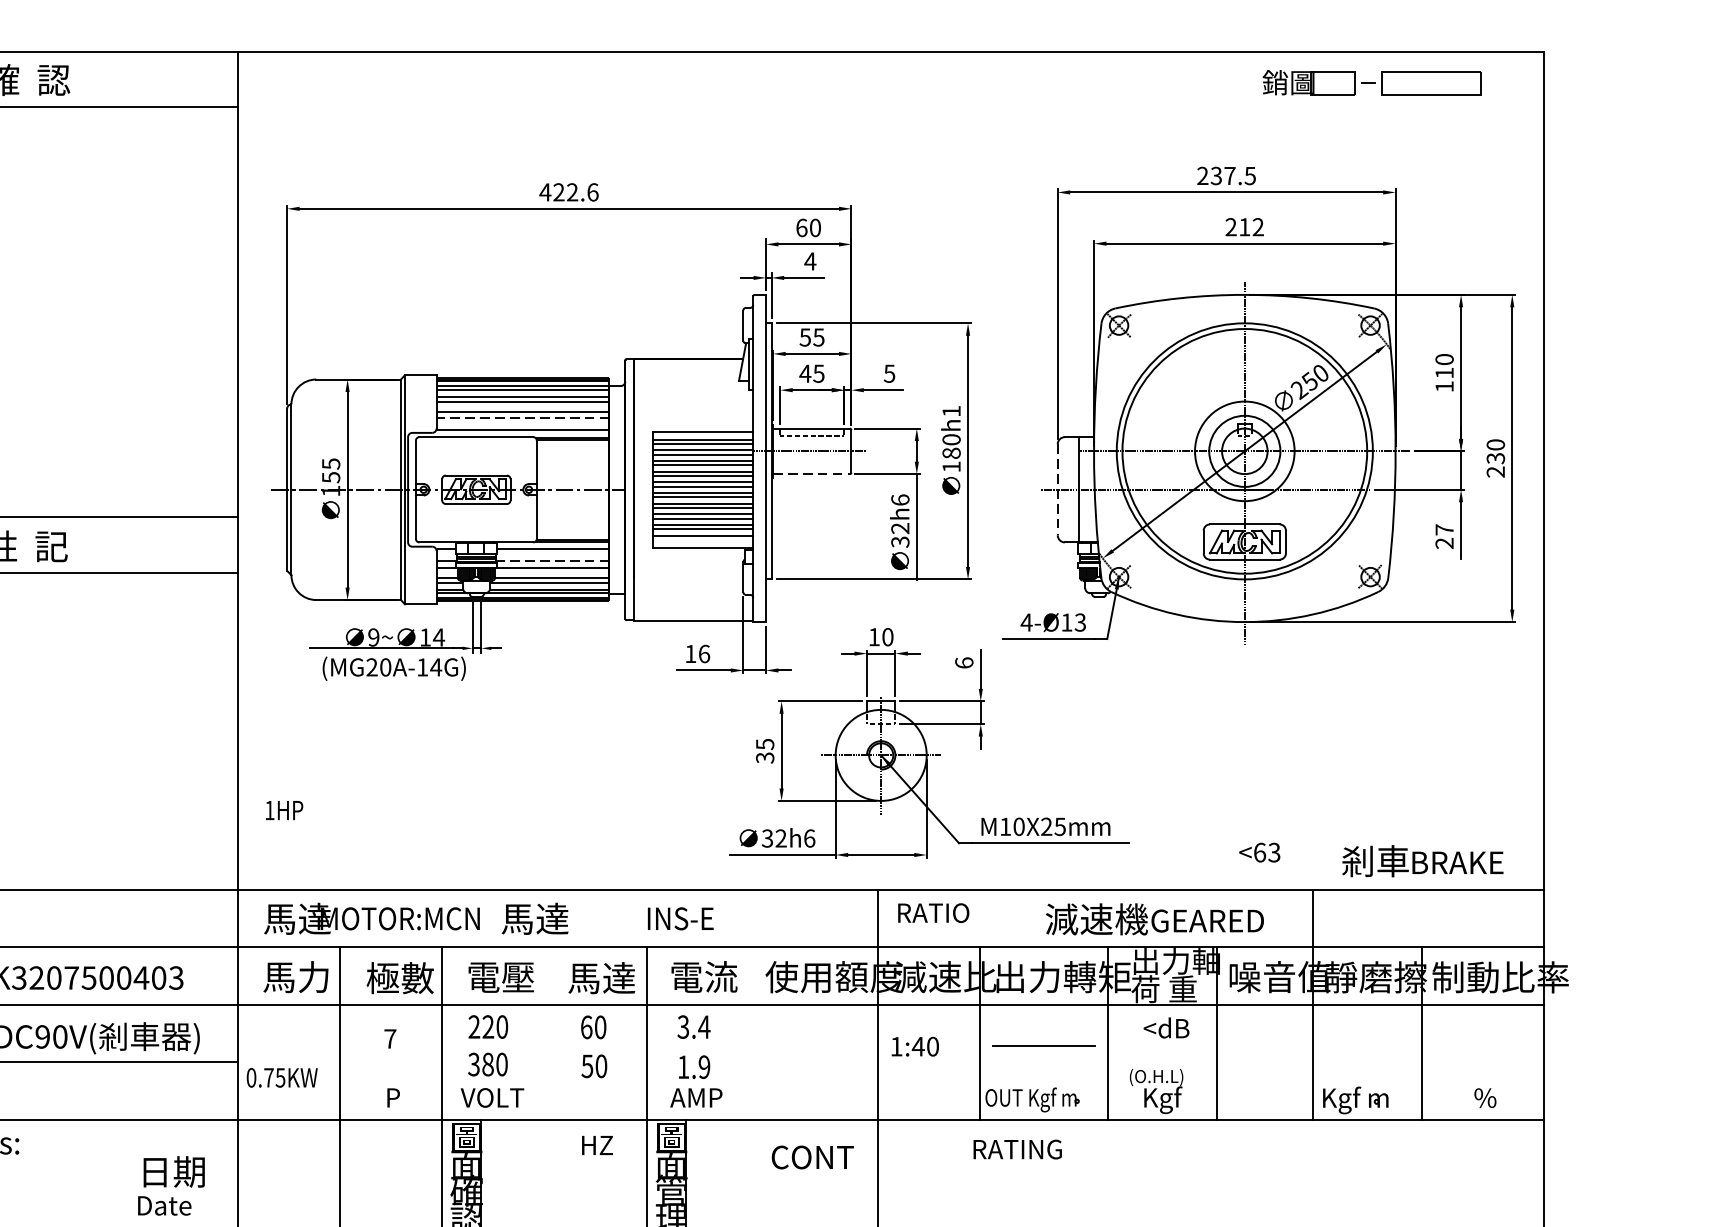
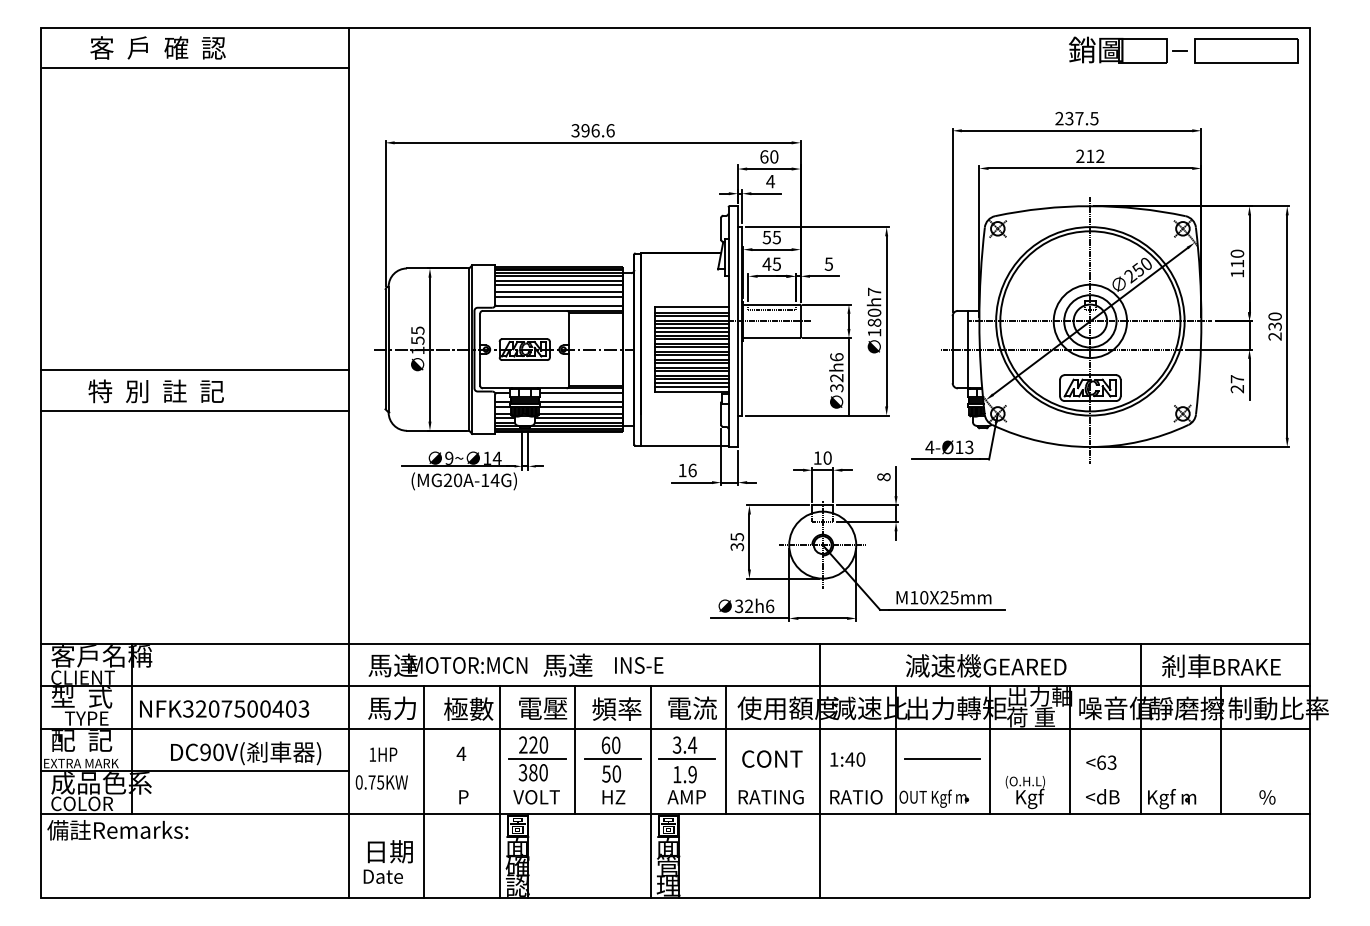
part: (1371, 82) -> (1183, 49), size x1.43
text: (558, 192) -> (585, 130), 422.6 -> 396.6
text: (951, 410) -> (874, 291), 180h1 -> 180h7
line: (523, 417) -> (559, 296), dashed -> solid
line: (811, 474) -> (771, 338), dashed -> solid
line: (1057, 489) -> (952, 349), dashed -> solid
line: (702, 539) -> (691, 386), added
line: (552, 561) -> (580, 402), dashed -> solid
text: (963, 663) -> (883, 477), 6 -> 8
text: (284, 810) -> (383, 754), moved
text: (1259, 852) -> (1101, 762), moved
text: (1422, 860) -> (1221, 665), moved
text: (933, 913) -> (856, 797), moved
text: (681, 918) -> (639, 665), moved
text: (1155, 918) -> (986, 665), moved
text: (601, 977) -> (616, 708), 馬達 -> 頻率
text: (1166, 1027) -> (1102, 796), moved
line: (545, 1033) -> (575, 749), added
line: (749, 1033) -> (725, 749), added
text: (390, 1038) -> (461, 753), 7 -> 4
line: (493, 1046) -> (537, 759), added
line: (595, 1046) -> (612, 759), added
line: (696, 1046) -> (686, 759), added
text: (596, 1145) -> (613, 797), moved
text: (1016, 1149) -> (770, 797), moved
text: (812, 1156) -> (772, 758), moved
text: (170, 1185) -> (387, 861), moved

